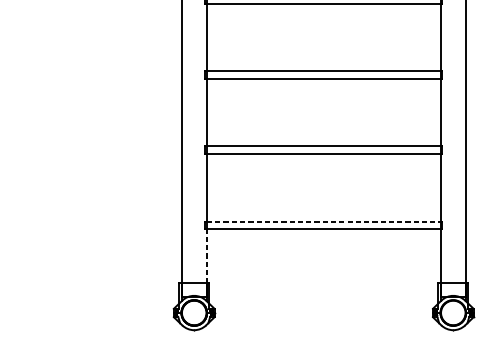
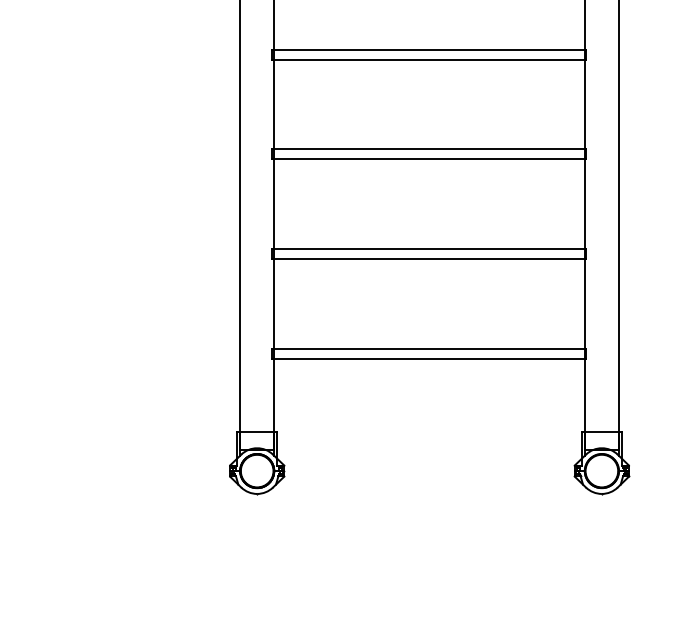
line: (324, 221) -> (430, 349), dashed -> solid
line: (207, 256) -> (274, 395), dashed -> solid

